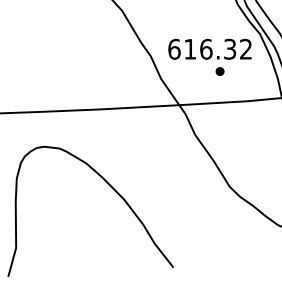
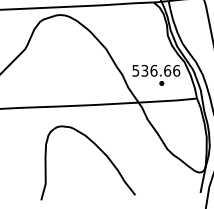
text: (210, 48) -> (156, 70), 616.32 -> 536.66

